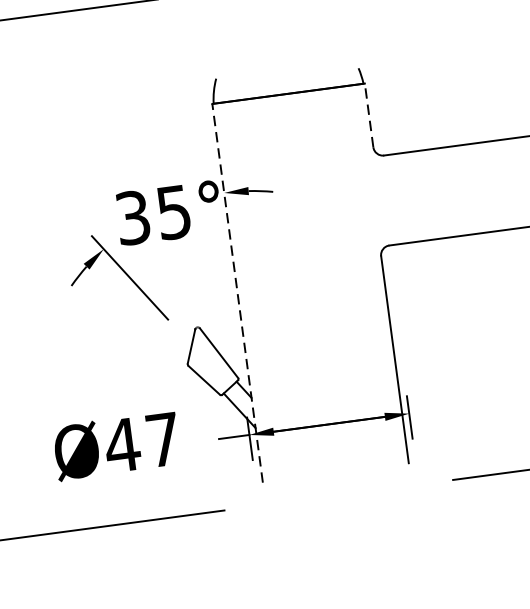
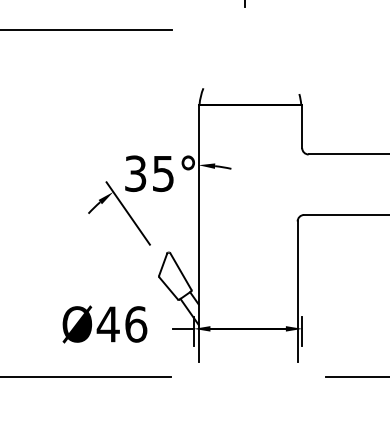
line: (369, 115) -> (302, 126), dashed -> solid
line: (237, 293) -> (198, 233), dashed -> solid
text: (163, 439) -> (136, 324), Ø47 -> Ø46

